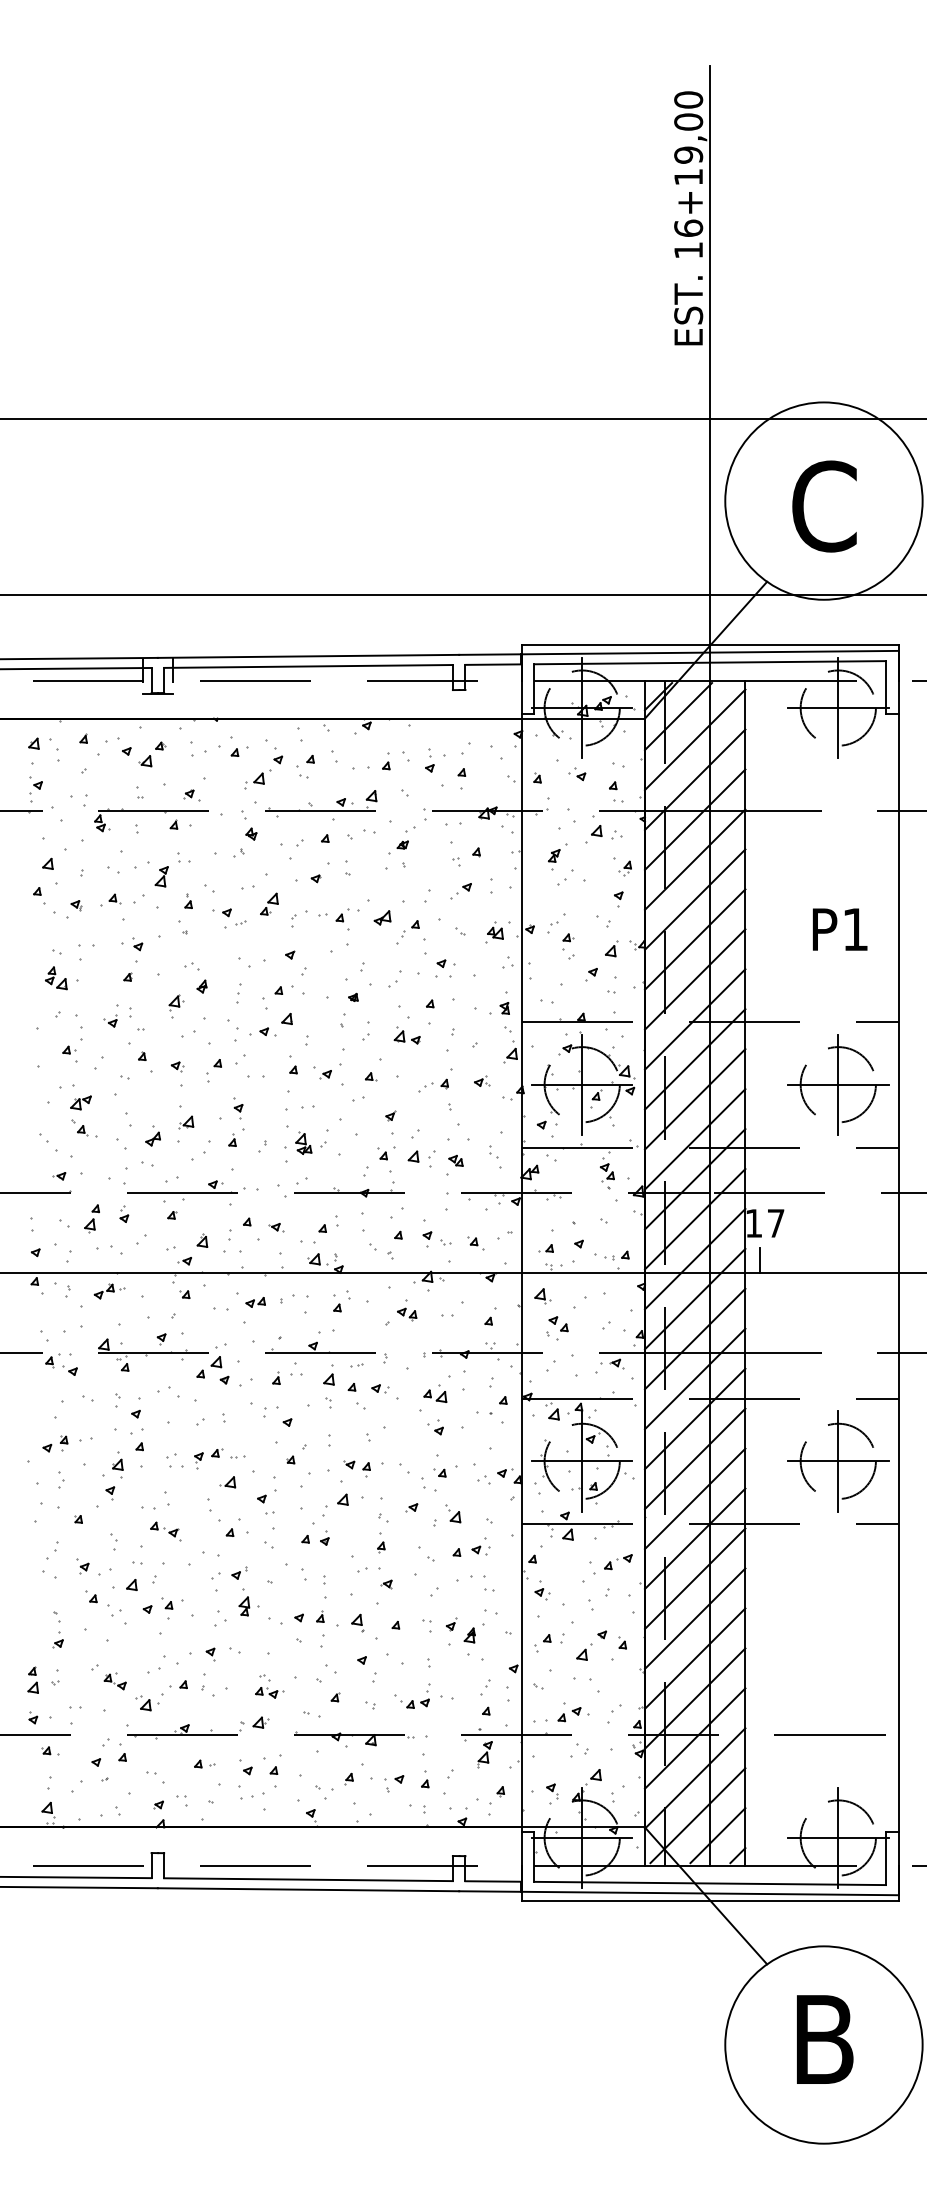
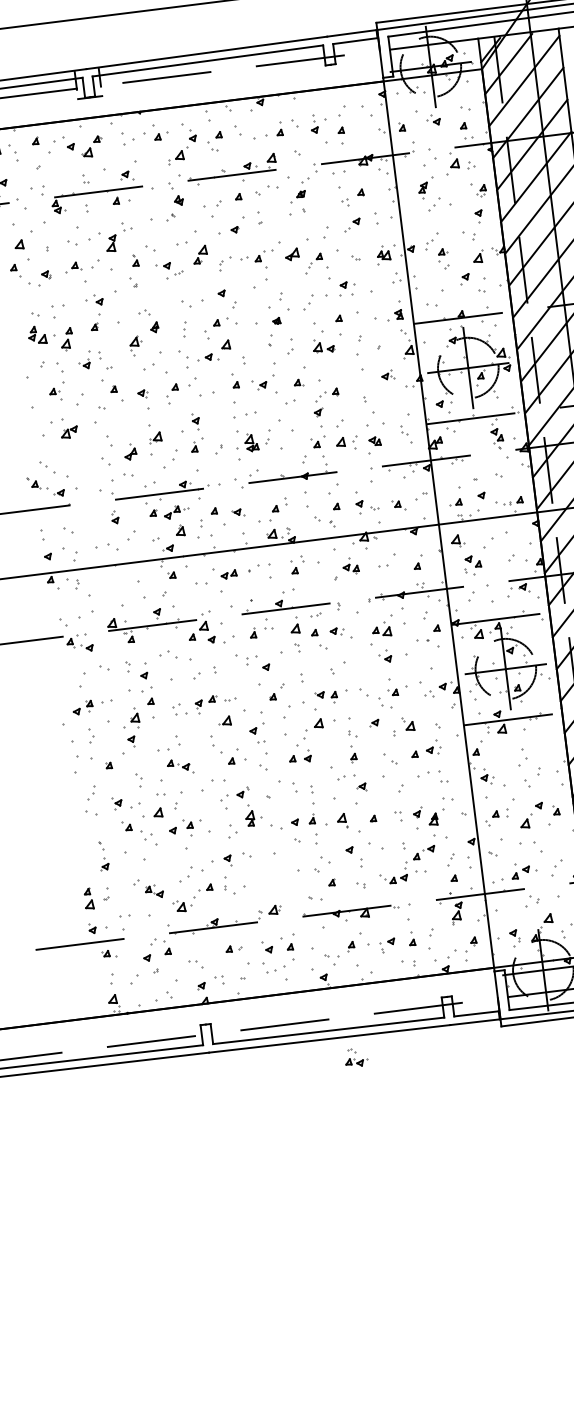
part: (433, 1085) -> (326, 394), moved
part: (84, 1128) -> (37, 483), moved
part: (91, 1218) -> (66, 339), moved
part: (109, 1291) -> (176, 512), moved
part: (618, 1562) -> (424, 853), moved
part: (269, 1686) -> (356, 1057), moved

